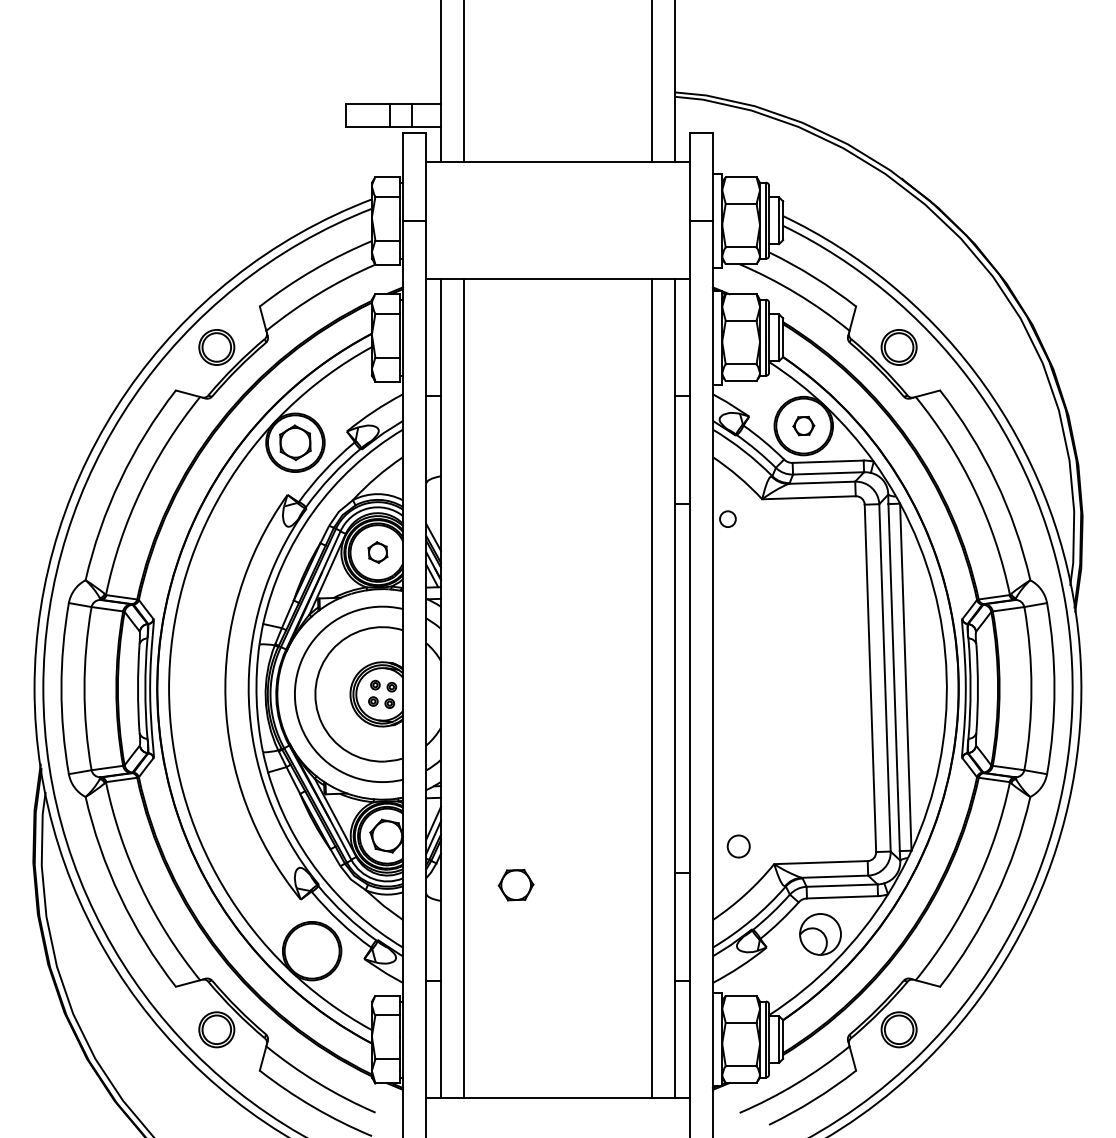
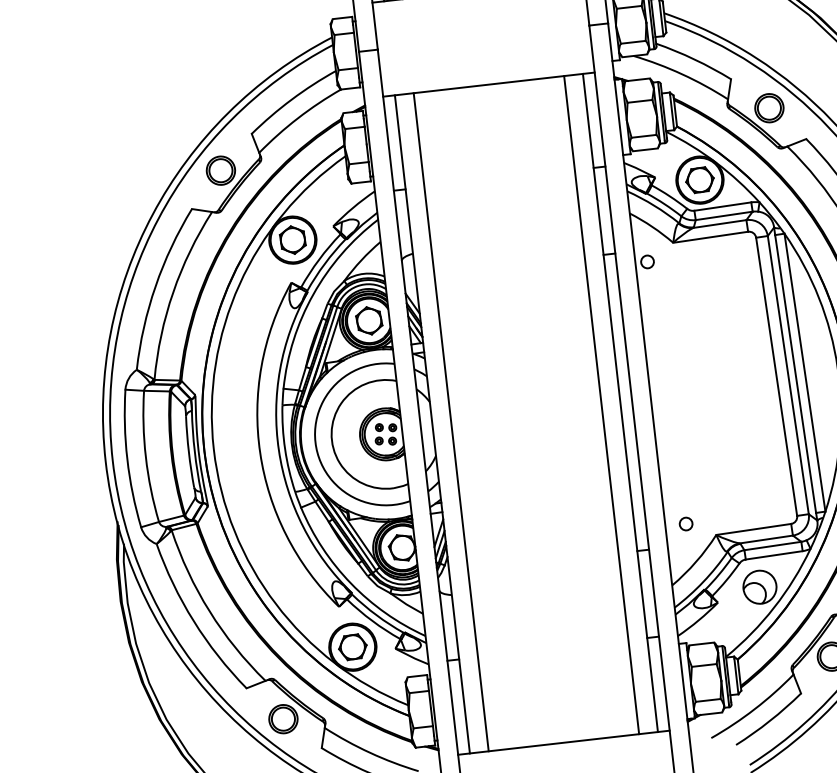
part: (803, 425) -> (699, 179), size x1.67
part: (377, 552) -> (368, 320), size x1.67
circle: (738, 846) -> (685, 524), size x0.71
part: (515, 885) -> (352, 647), moved

